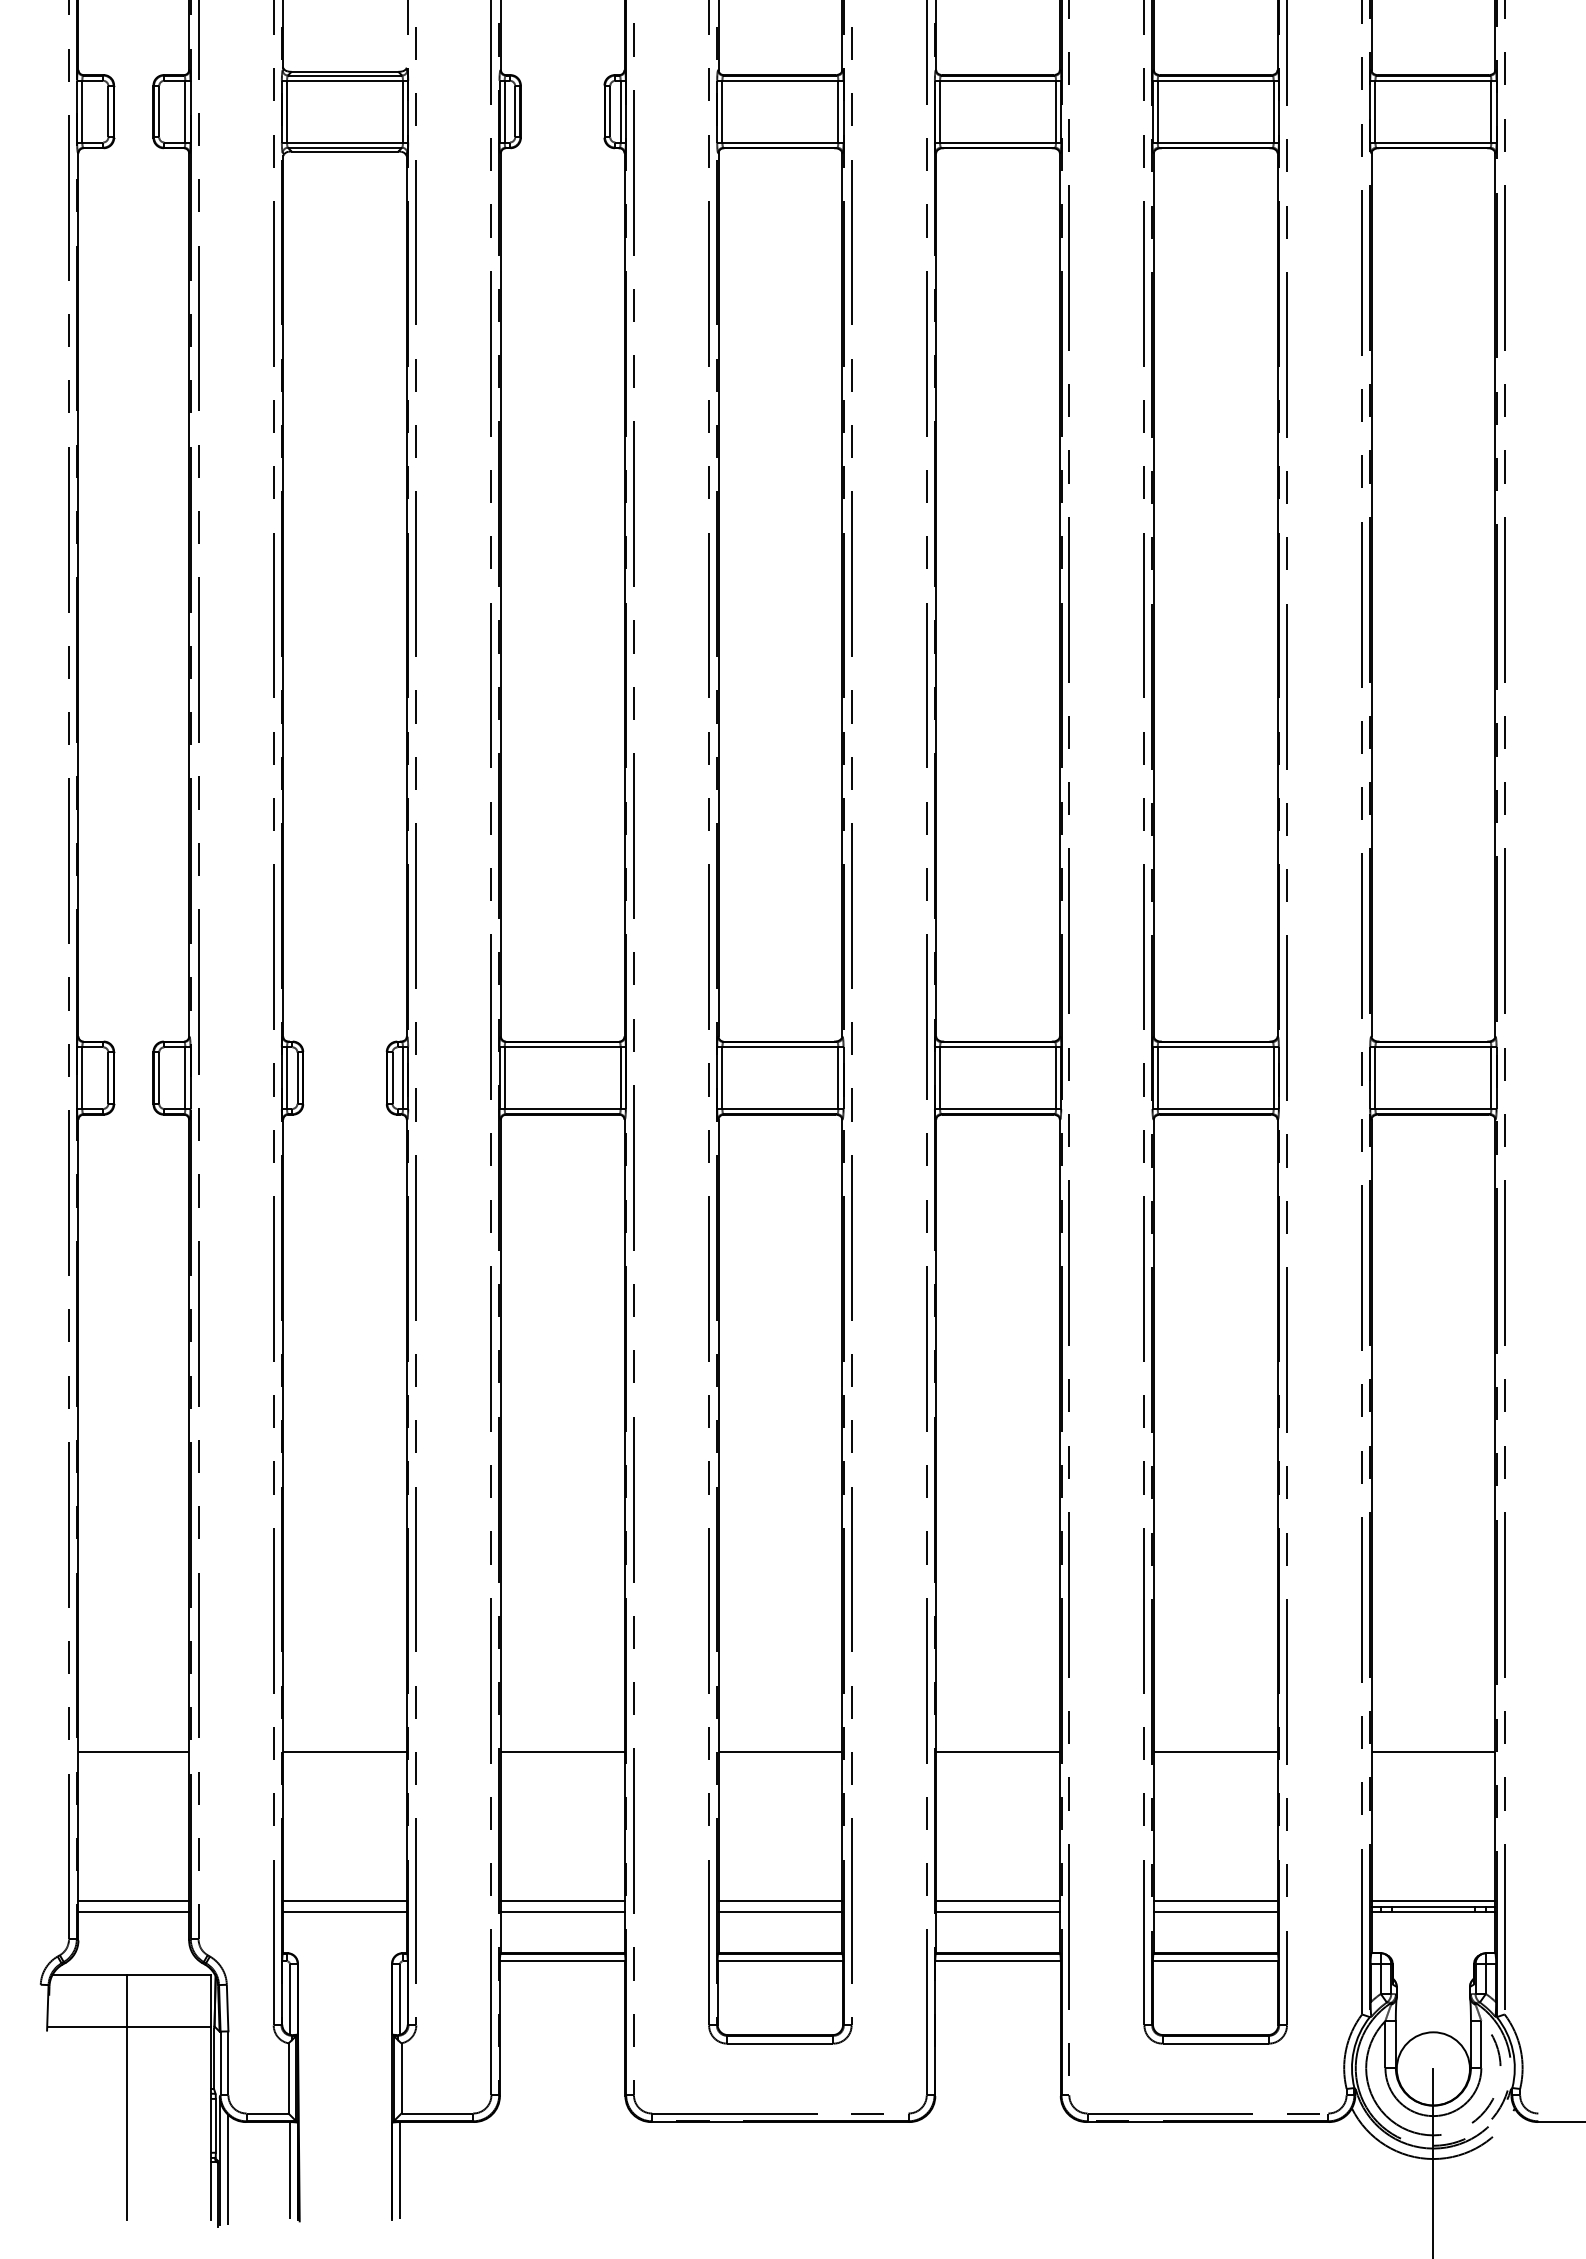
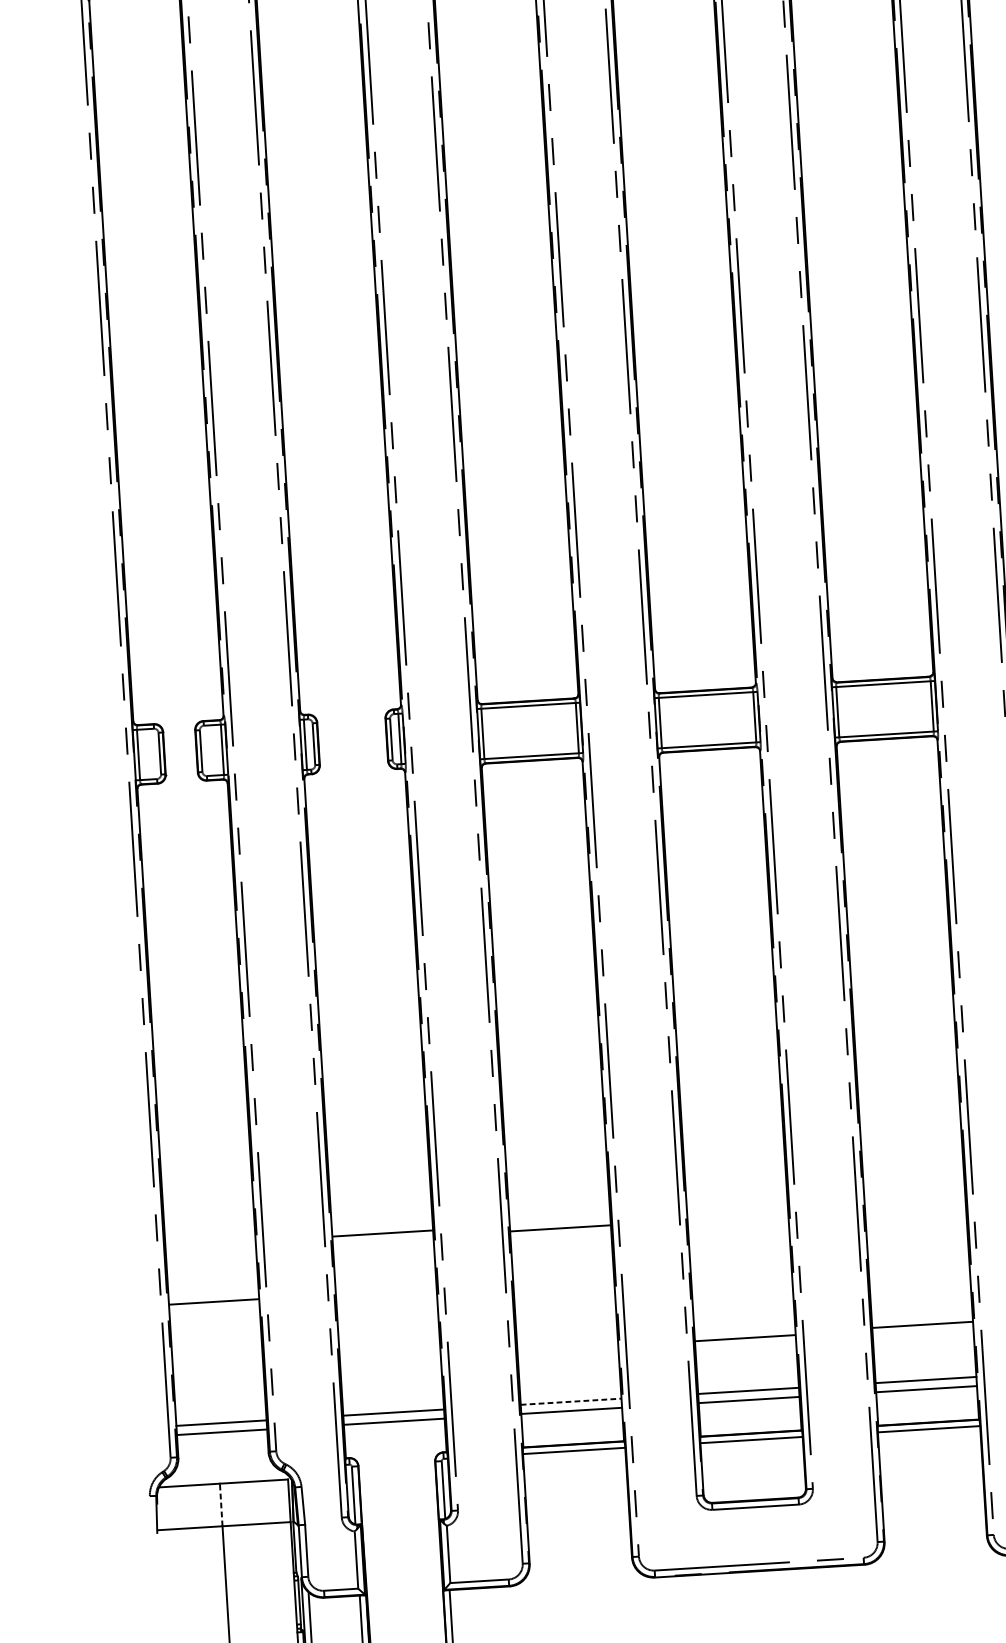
line: (344, 1752) -> (382, 1233), moved
line: (562, 1752) -> (560, 1228), moved
line: (780, 1752) -> (745, 1338), moved
line: (997, 1752) -> (922, 1325), moved
line: (562, 1900) -> (570, 1401), solid -> dashed
line: (127, 2000) -> (221, 1504), solid -> dashed

